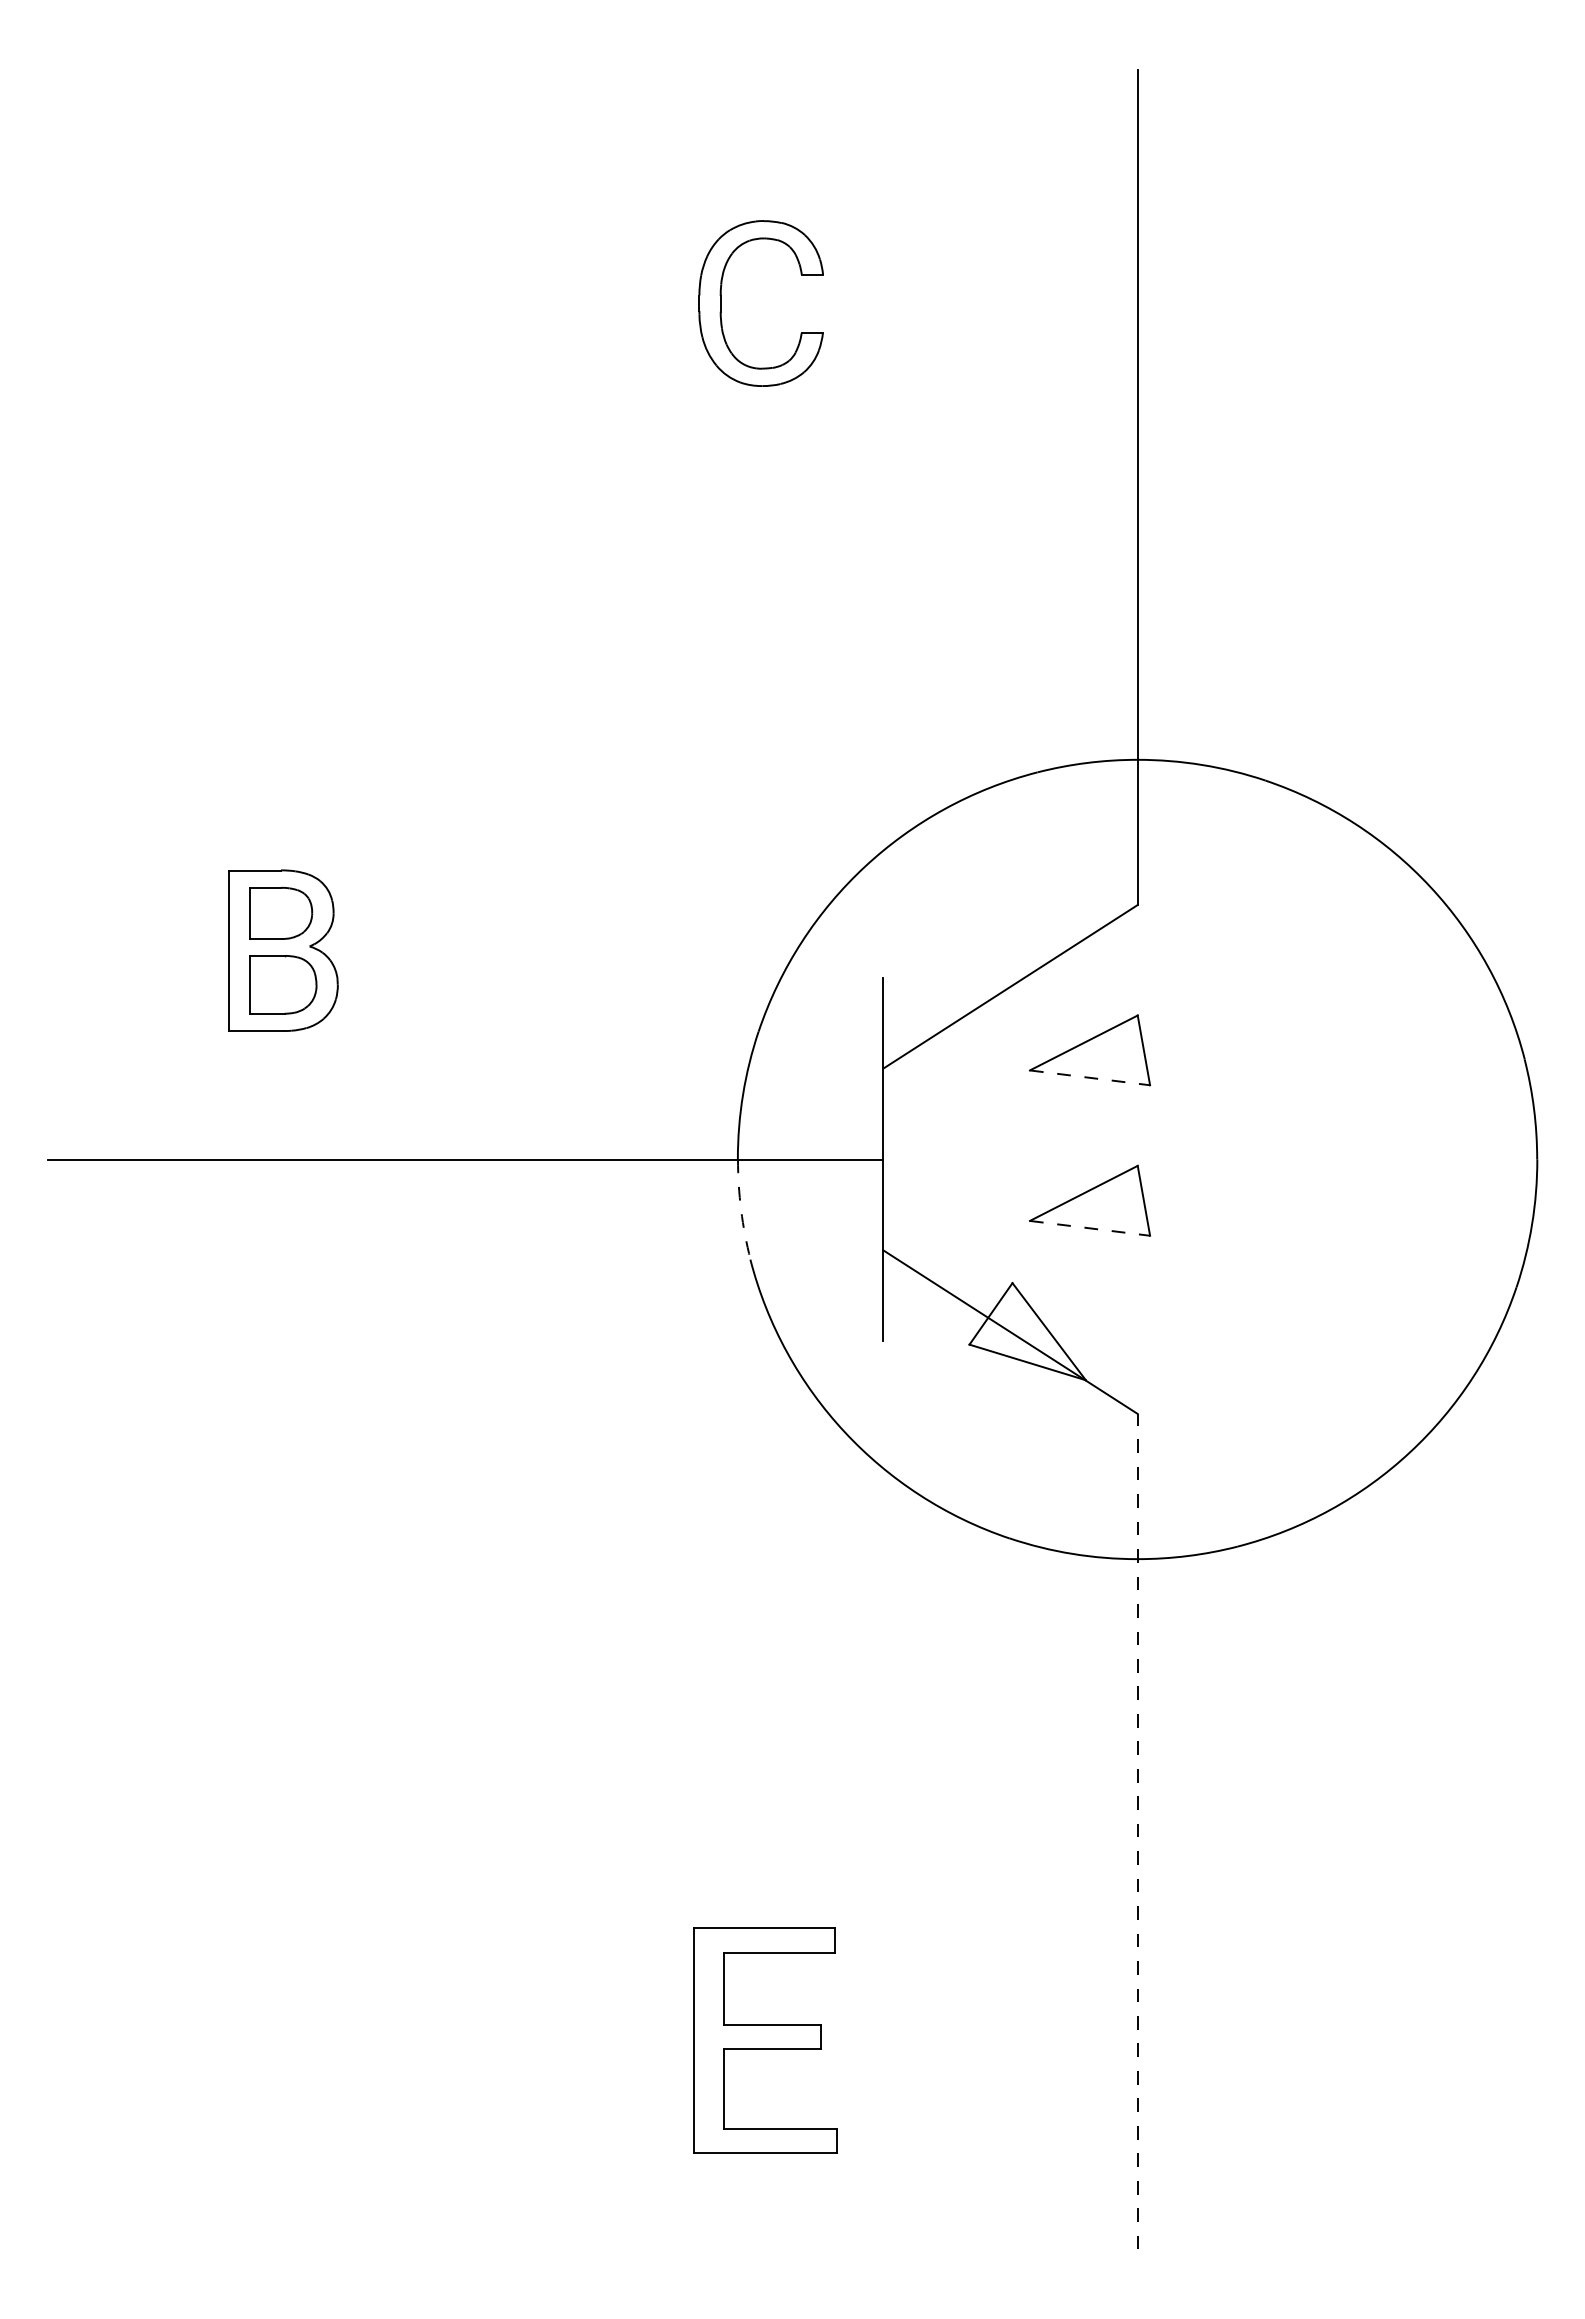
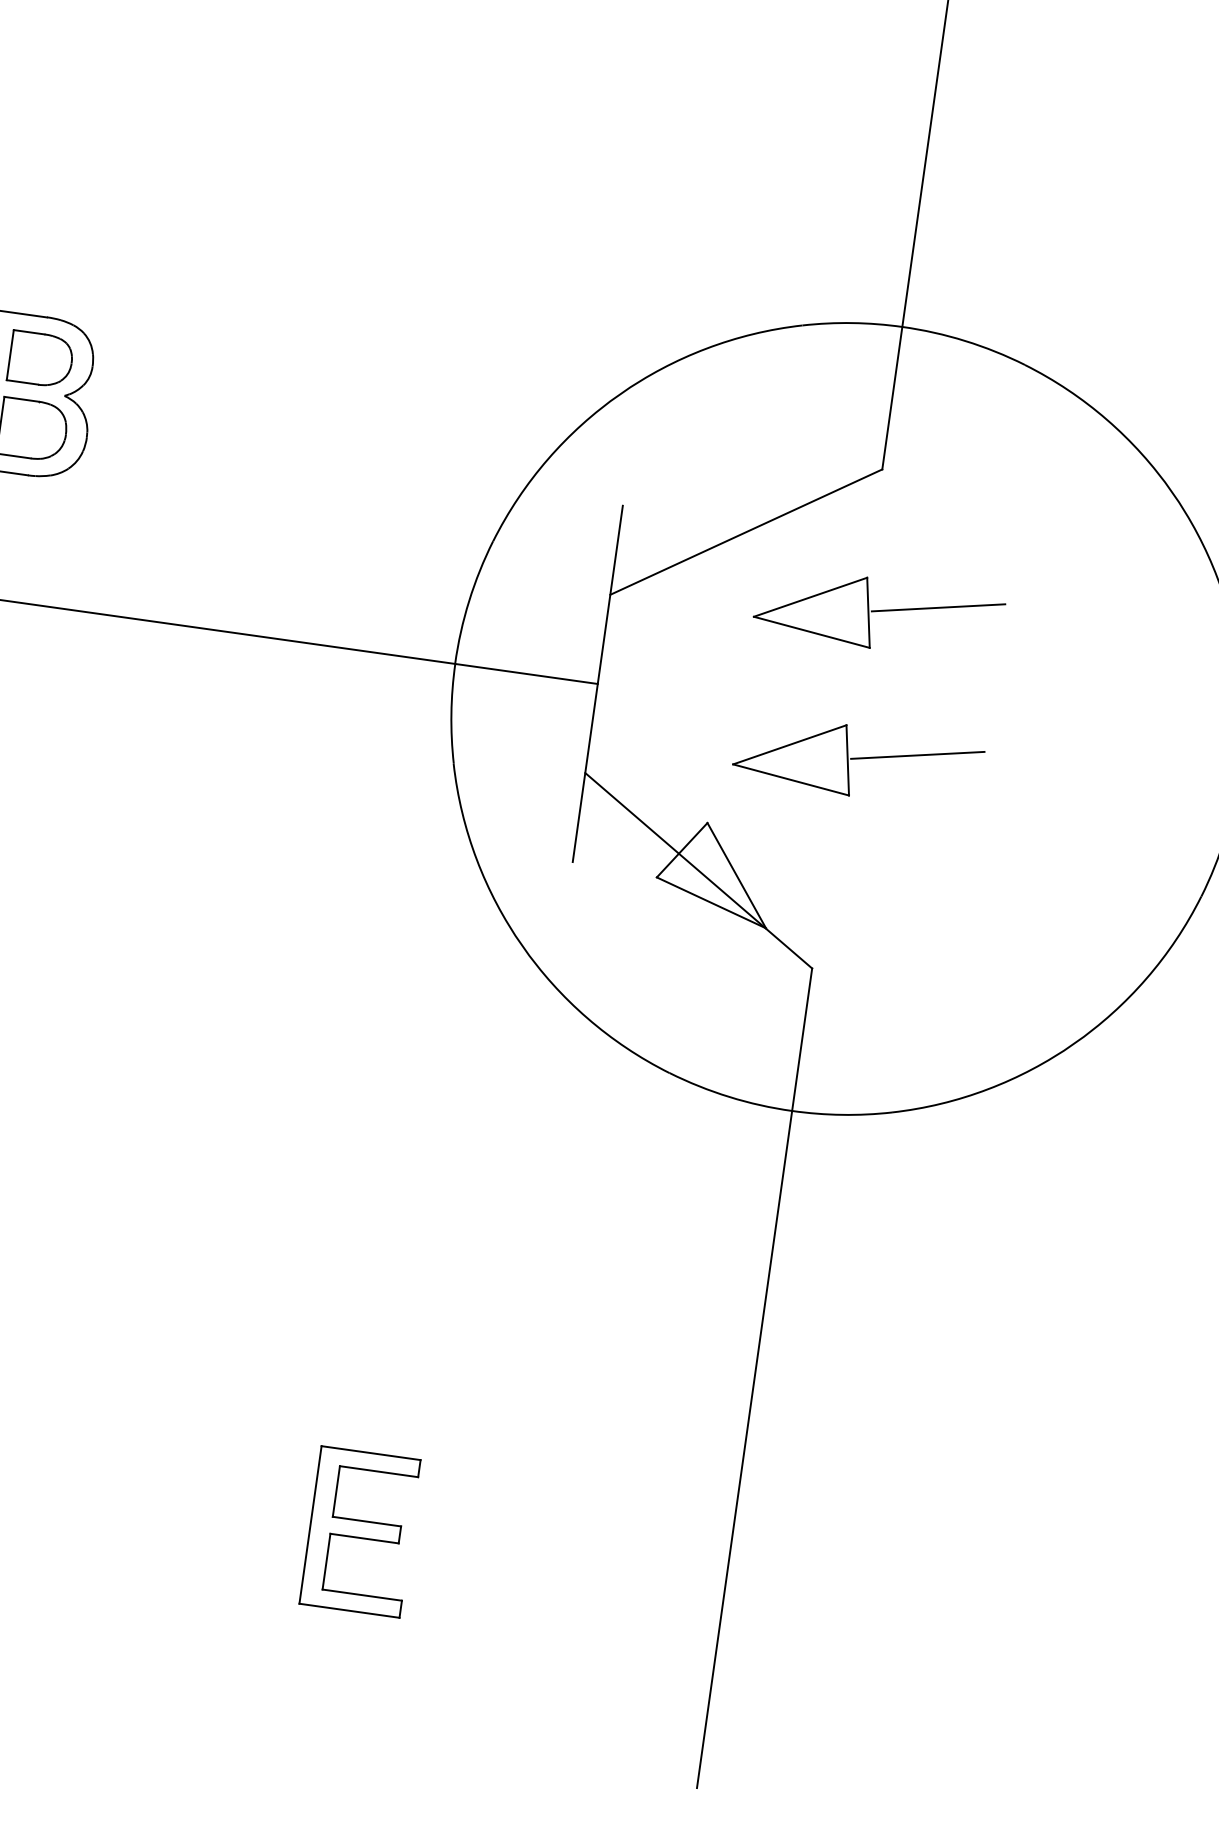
line: (1213, 1035) -> (938, 607), added
line: (1090, 1077) -> (812, 632), dashed -> solid
line: (1213, 1185) -> (918, 754), added
arc: (741, 1209) -> (451, 713), dashed -> solid
line: (1090, 1228) -> (791, 780), dashed -> solid
line: (1137, 1831) -> (754, 1378), dashed -> solid
part: (764, 2040) -> (359, 1531), size x0.71

